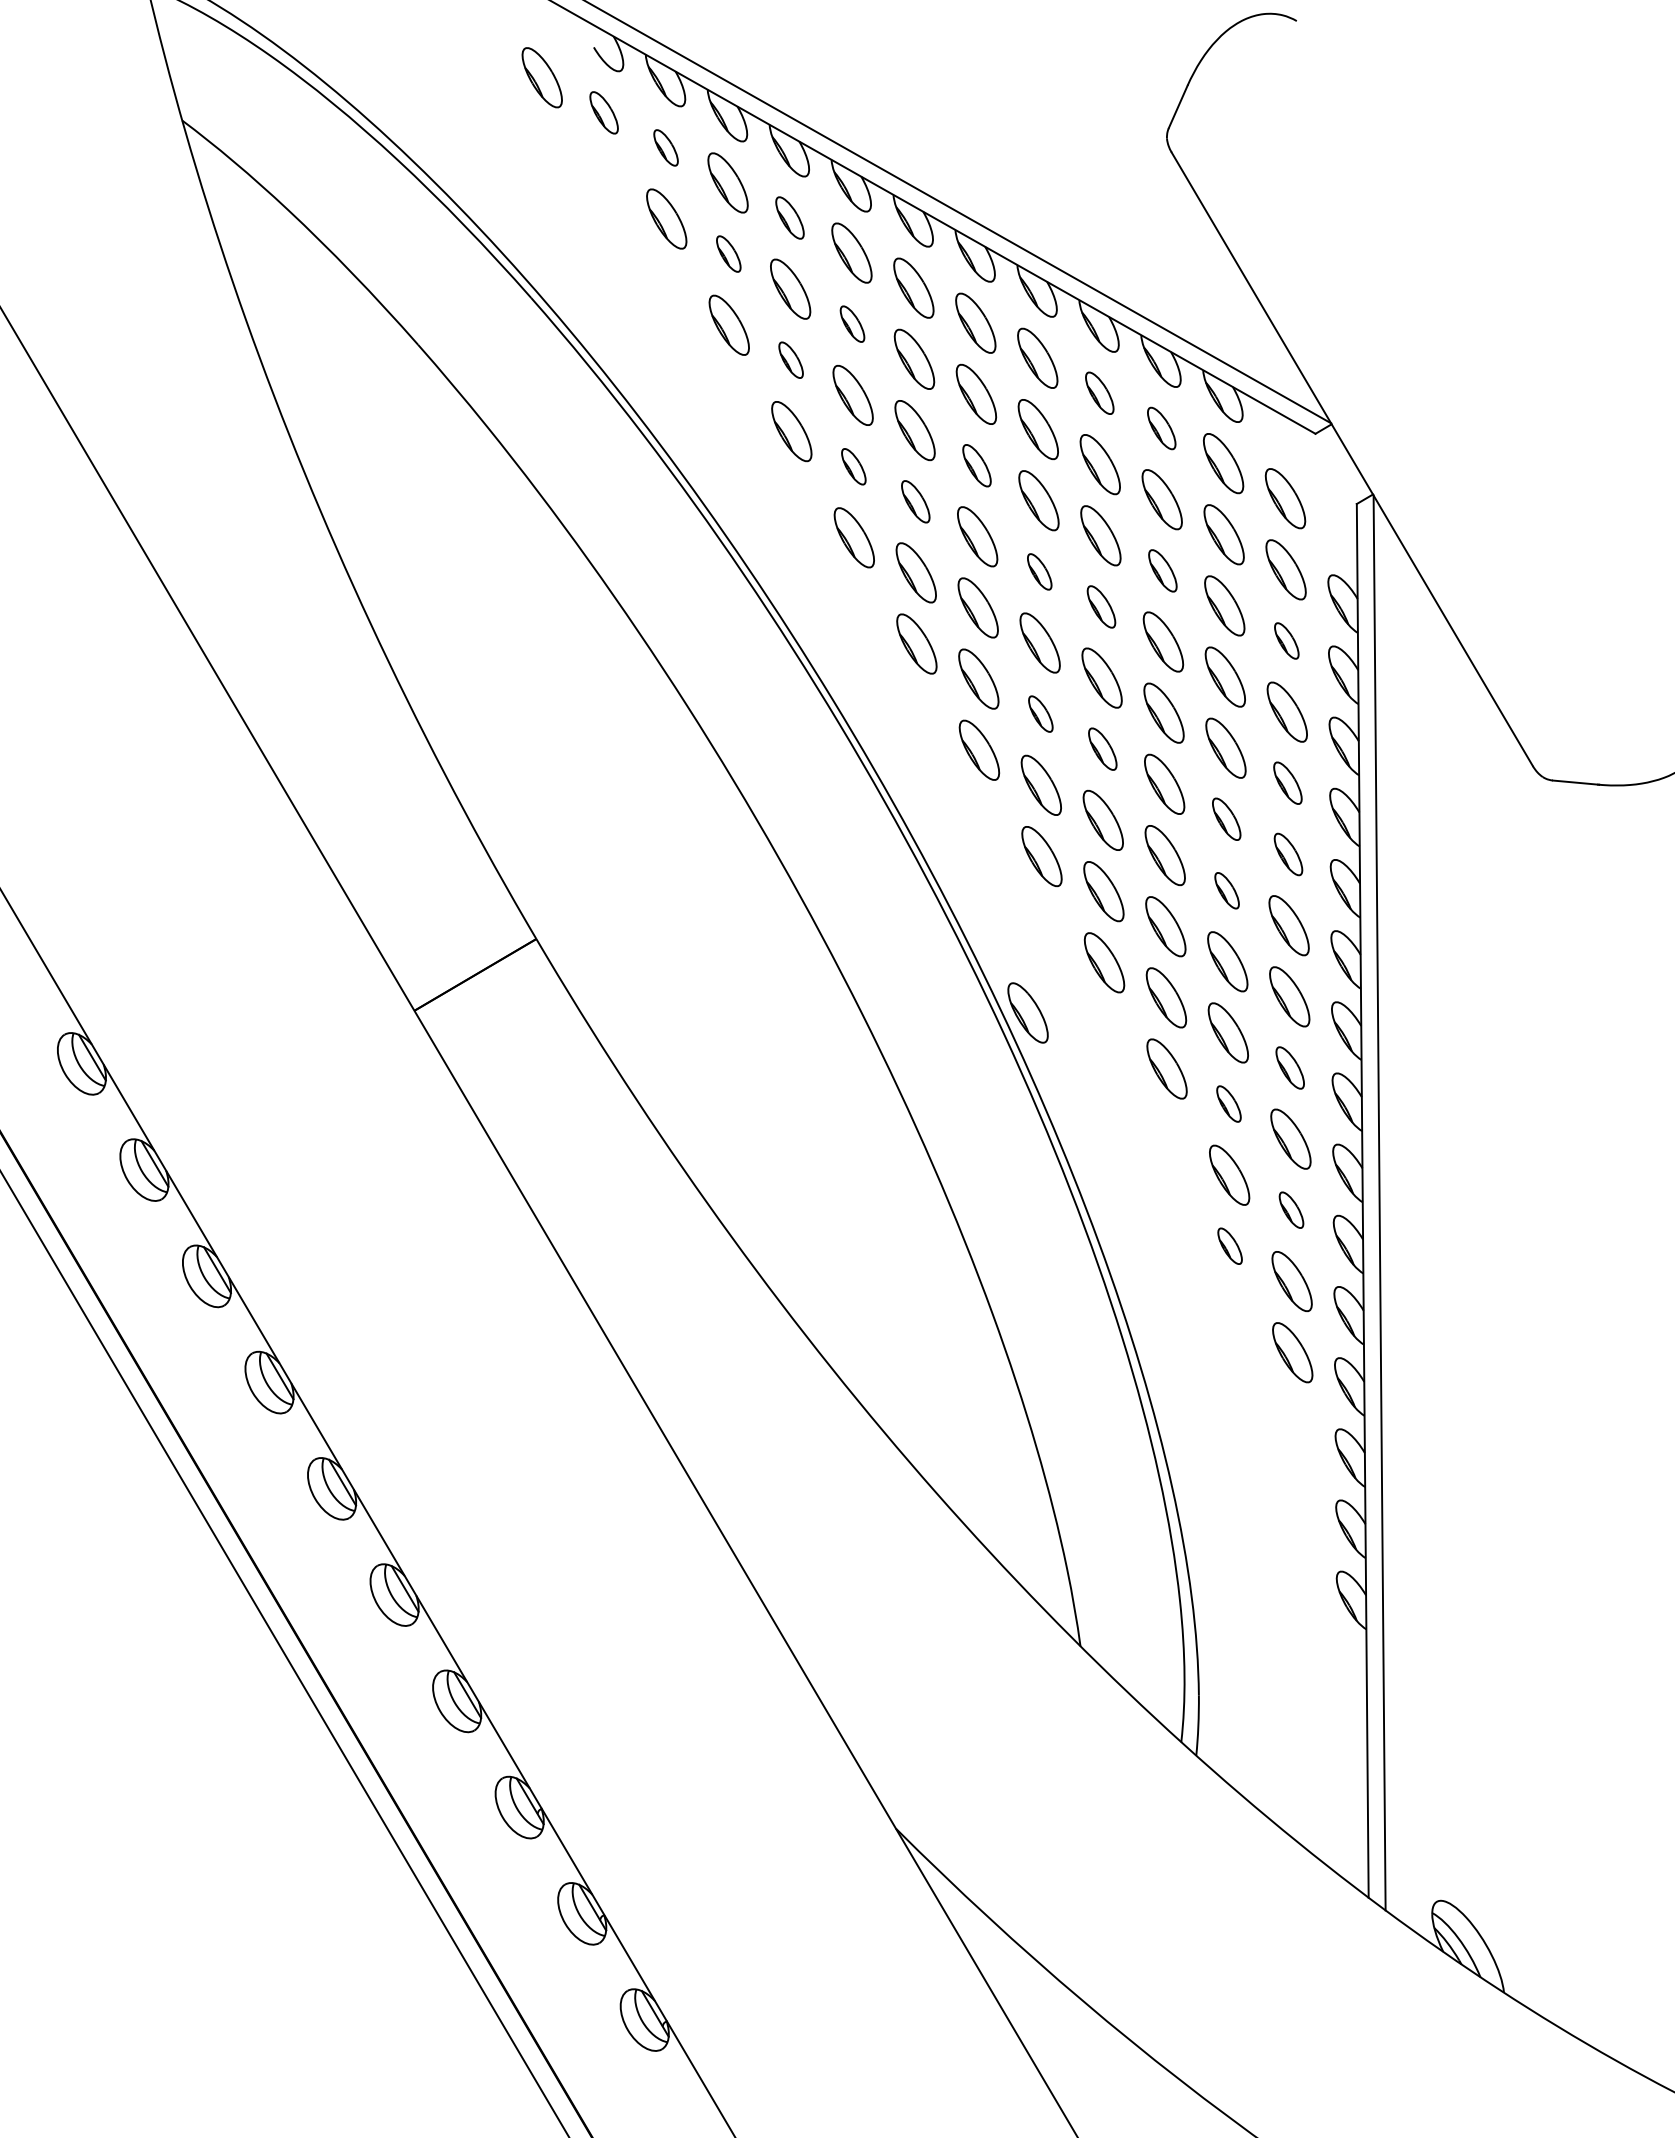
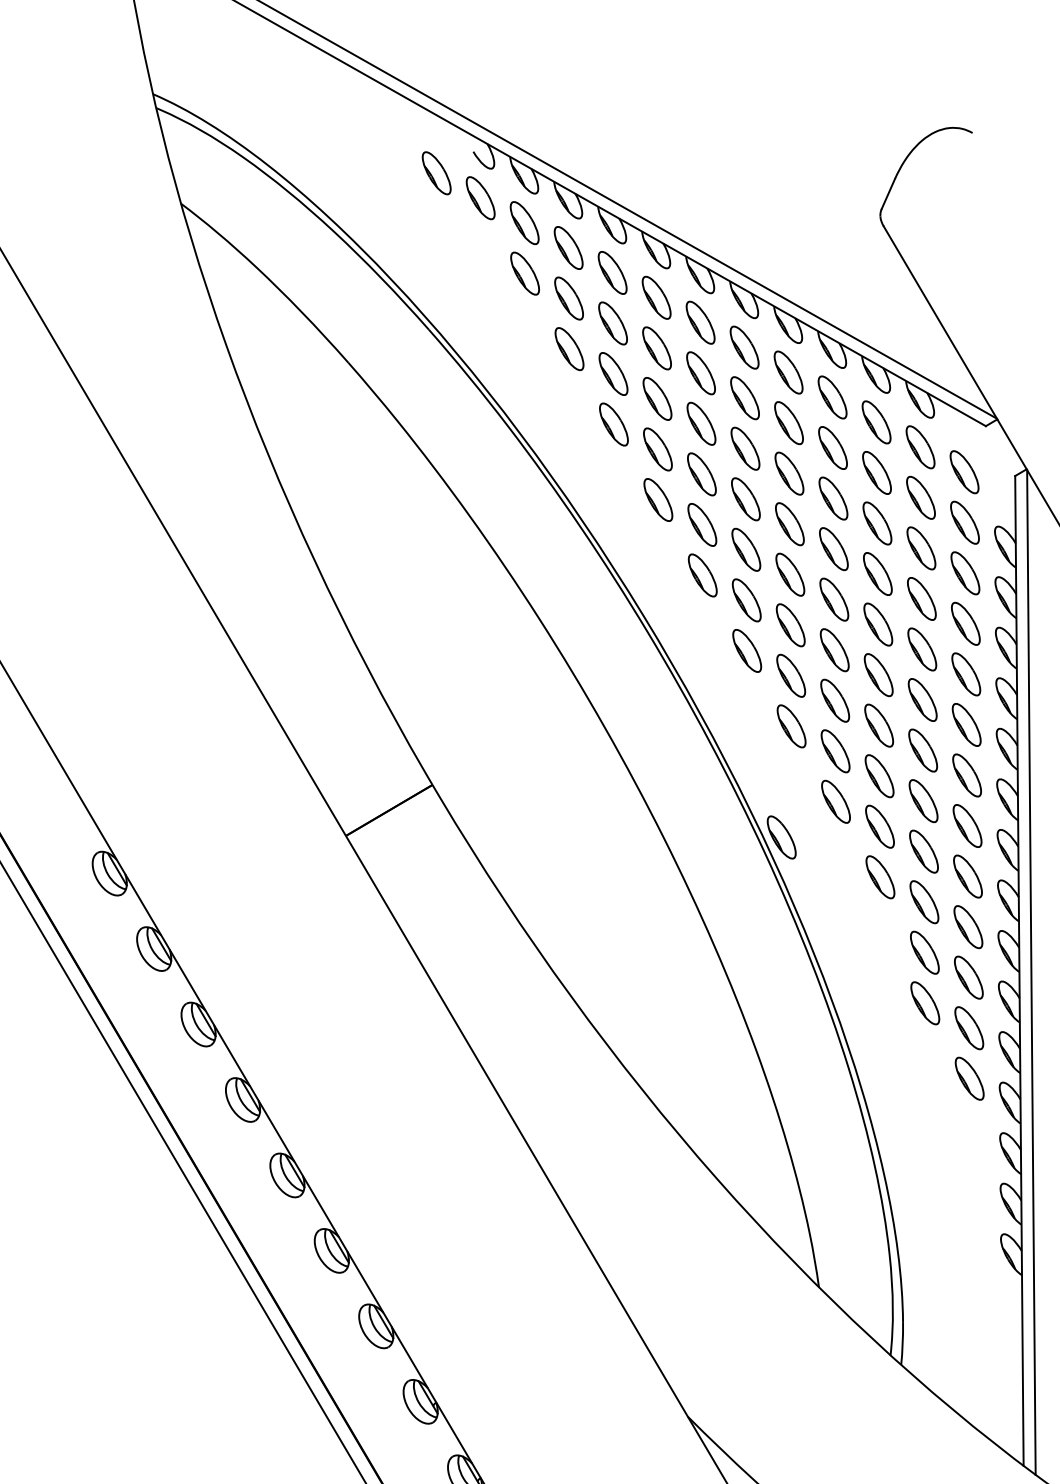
part: (603, 112) -> (480, 197), size x1.43
part: (665, 147) -> (524, 222), size x1.67
part: (789, 217) -> (612, 272), size x1.43
part: (728, 253) -> (568, 298), size x1.67
part: (852, 323) -> (657, 347), size x1.67
part: (790, 359) -> (613, 373), size x1.67
part: (1099, 392) -> (832, 396), size x1.43
part: (1161, 428) -> (876, 422), size x1.43
part: (976, 465) -> (745, 448), size x1.43
part: (853, 466) -> (657, 449), size x1.67
part: (915, 501) -> (701, 474), size x1.43
part: (1162, 570) -> (877, 523), size x1.43
part: (1039, 571) -> (789, 523), size x1.67
part: (1101, 606) -> (833, 548), size x1.43
part: (1286, 640) -> (965, 572), size x1.67
part: (1040, 713) -> (790, 624), size x1.67
part: (1102, 748) -> (834, 649), size x1.43
part: (1287, 782) -> (965, 673), size x1.43
part: (1226, 818) -> (922, 699), size x1.43
part: (1288, 854) -> (966, 724), size x1.43
part: (1226, 890) -> (922, 750), size x1.67
part: (1289, 1067) -> (967, 876), size x1.43
part: (1228, 1103) -> (924, 901), size x1.67
part: (1291, 1209) -> (968, 977), size x1.67
part: (1229, 1245) -> (924, 1002), size x1.67

